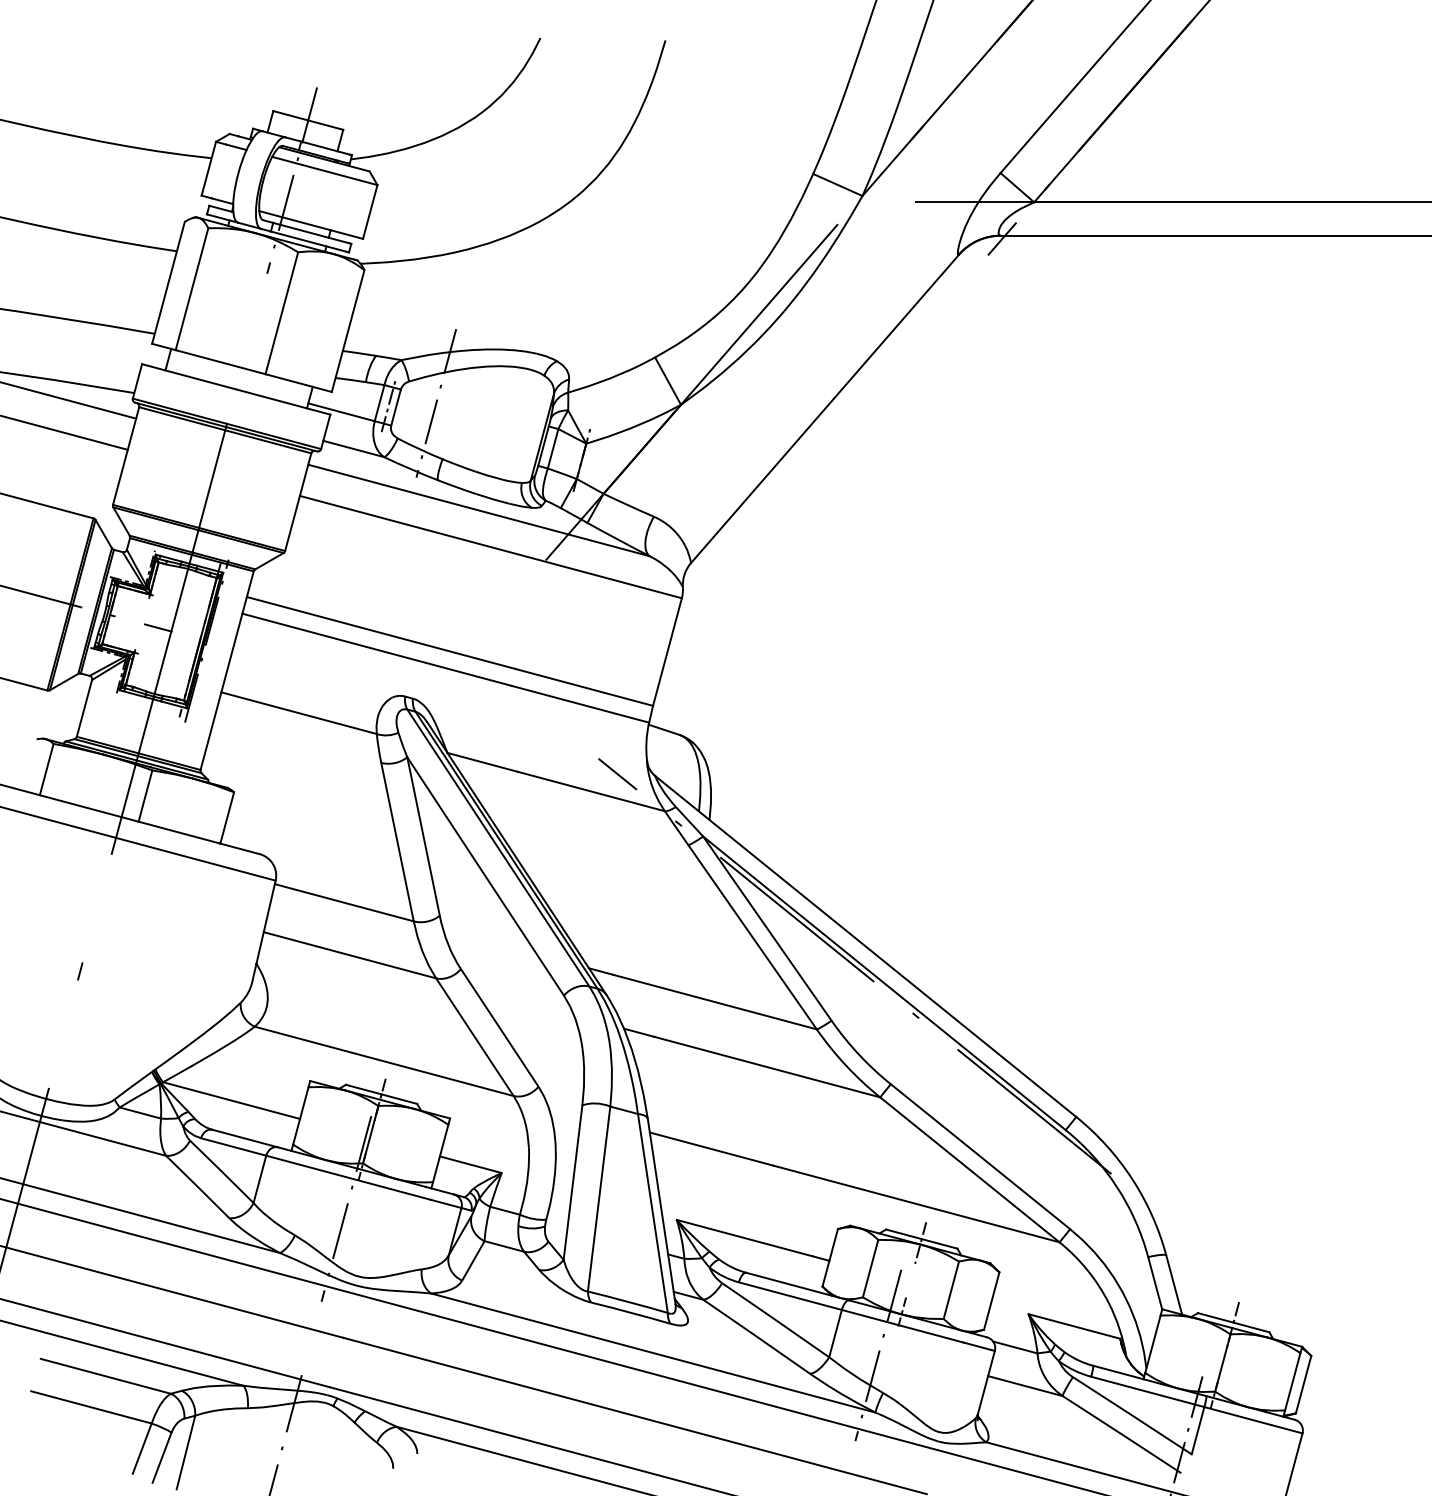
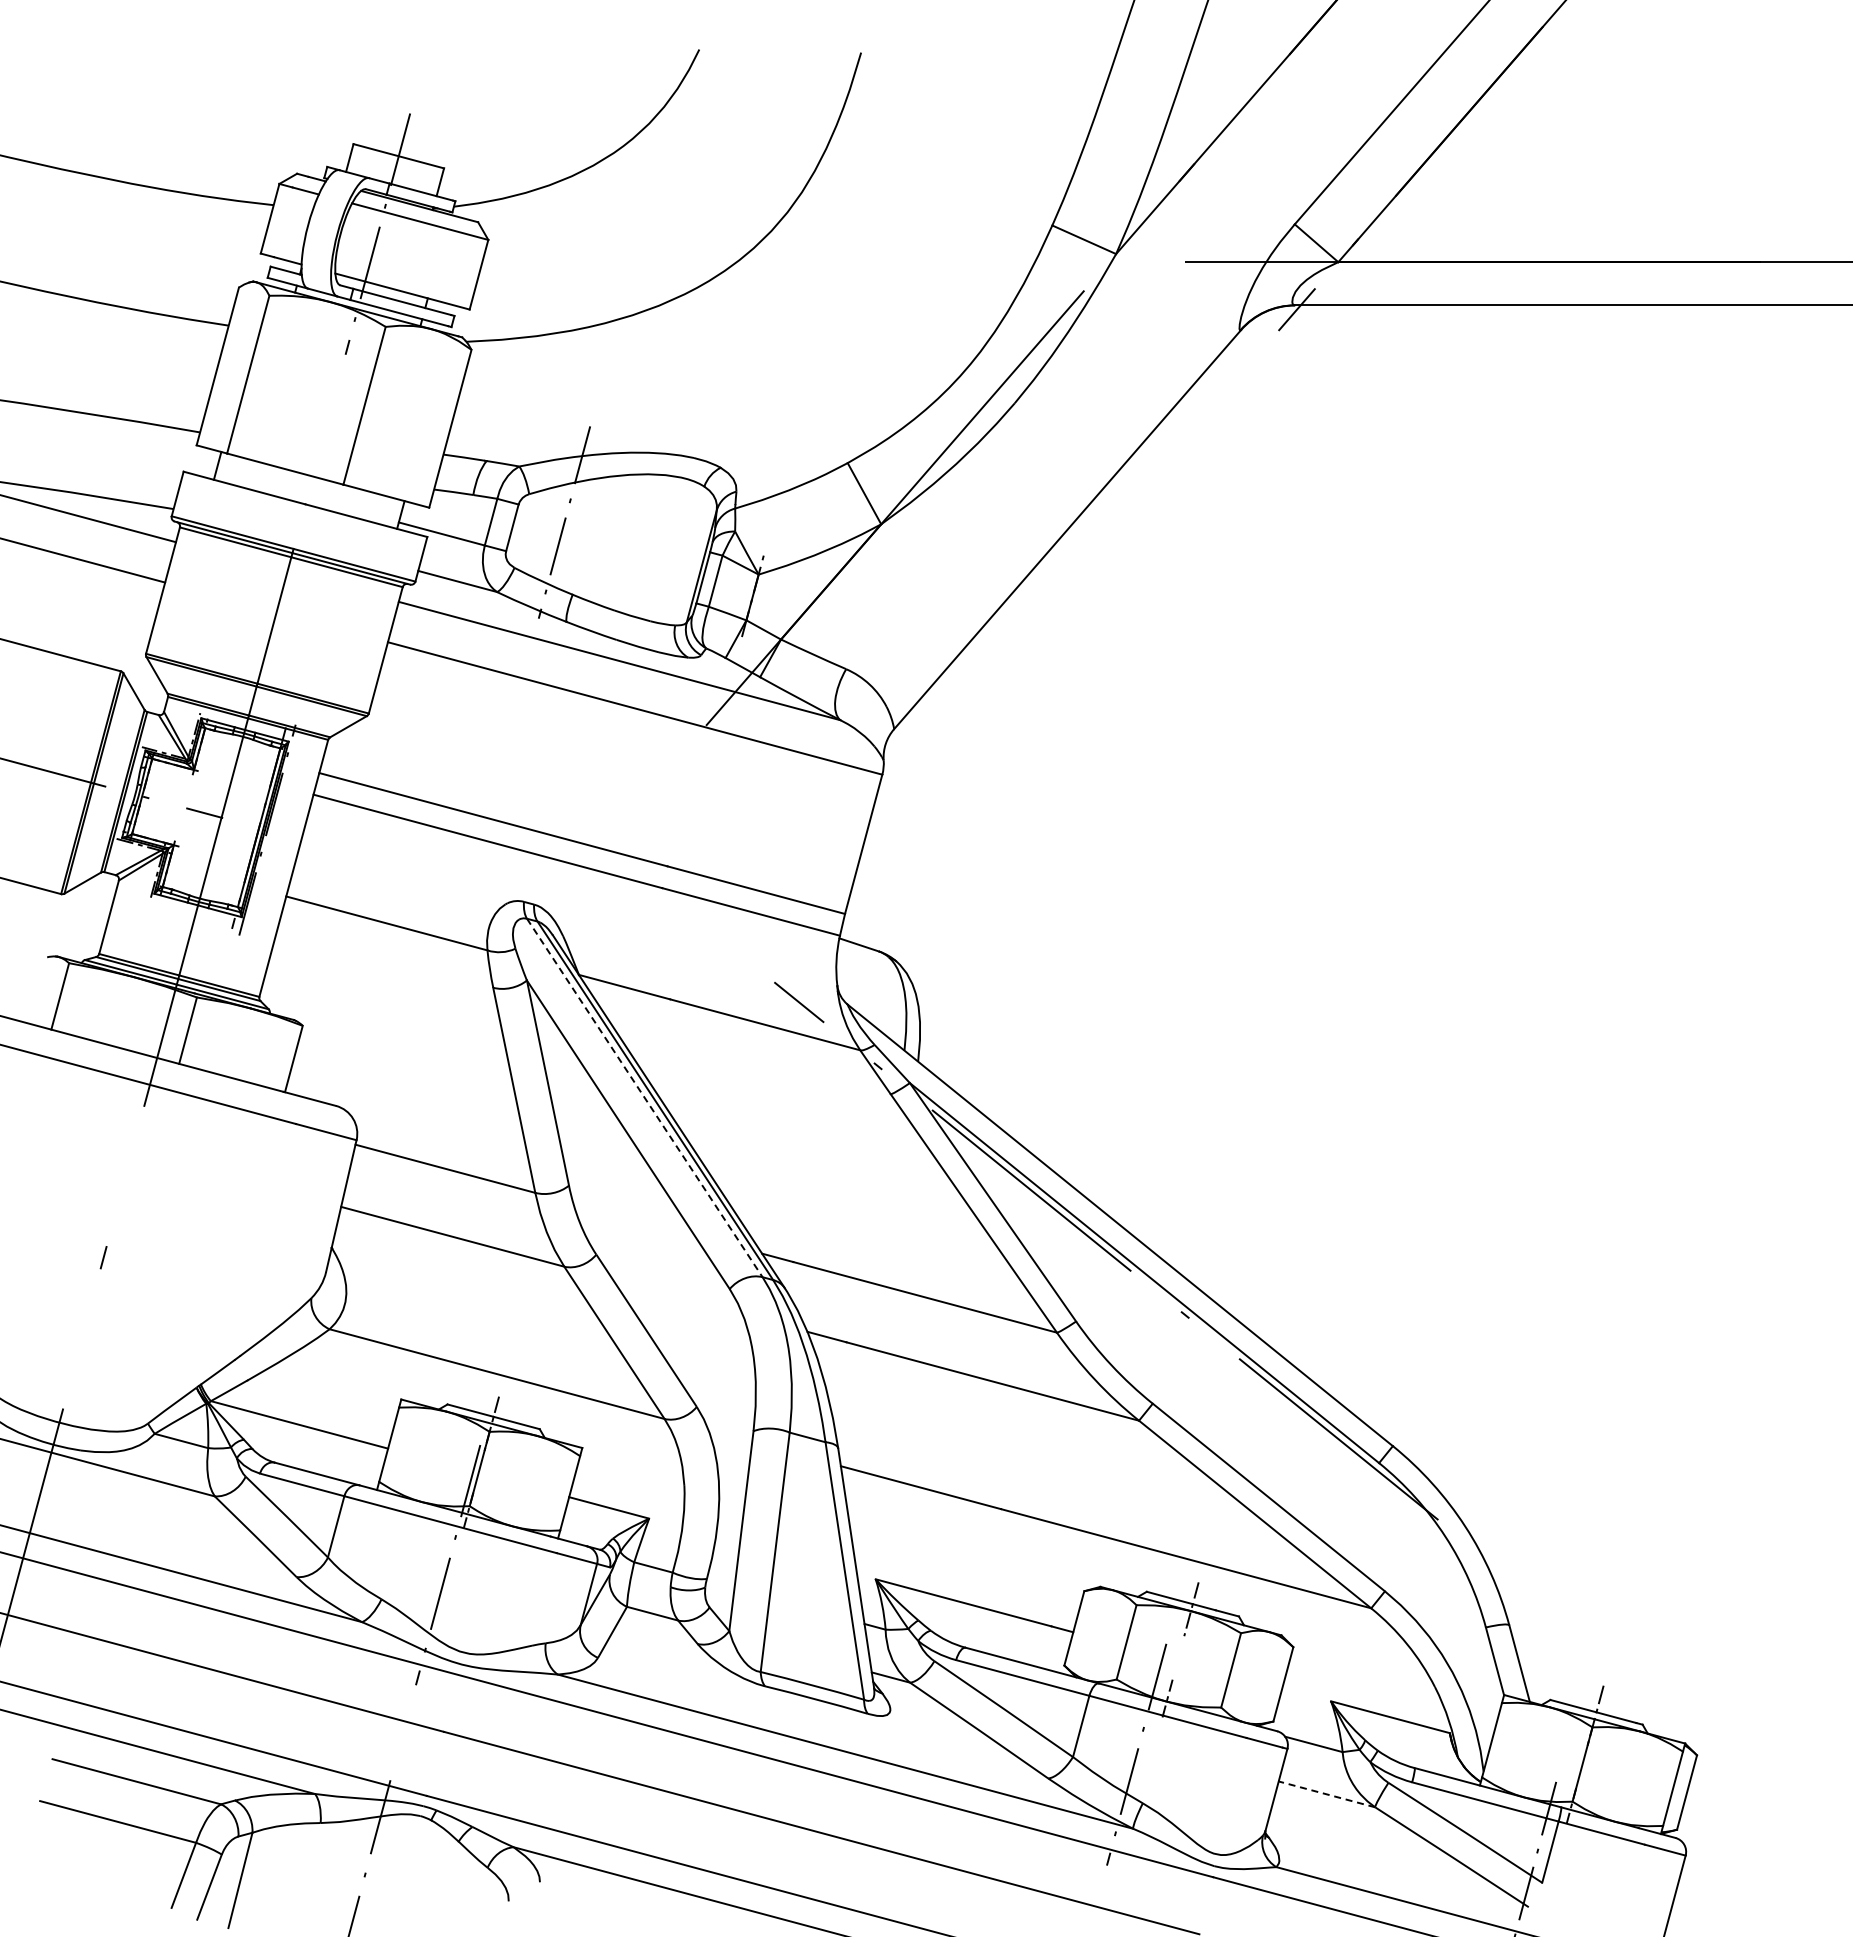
line: (388, 404) -> (502, 524), removed
line: (498, 848) -> (645, 1098), solid -> dashed
line: (1025, 1386) -> (1326, 1794), solid -> dashed

